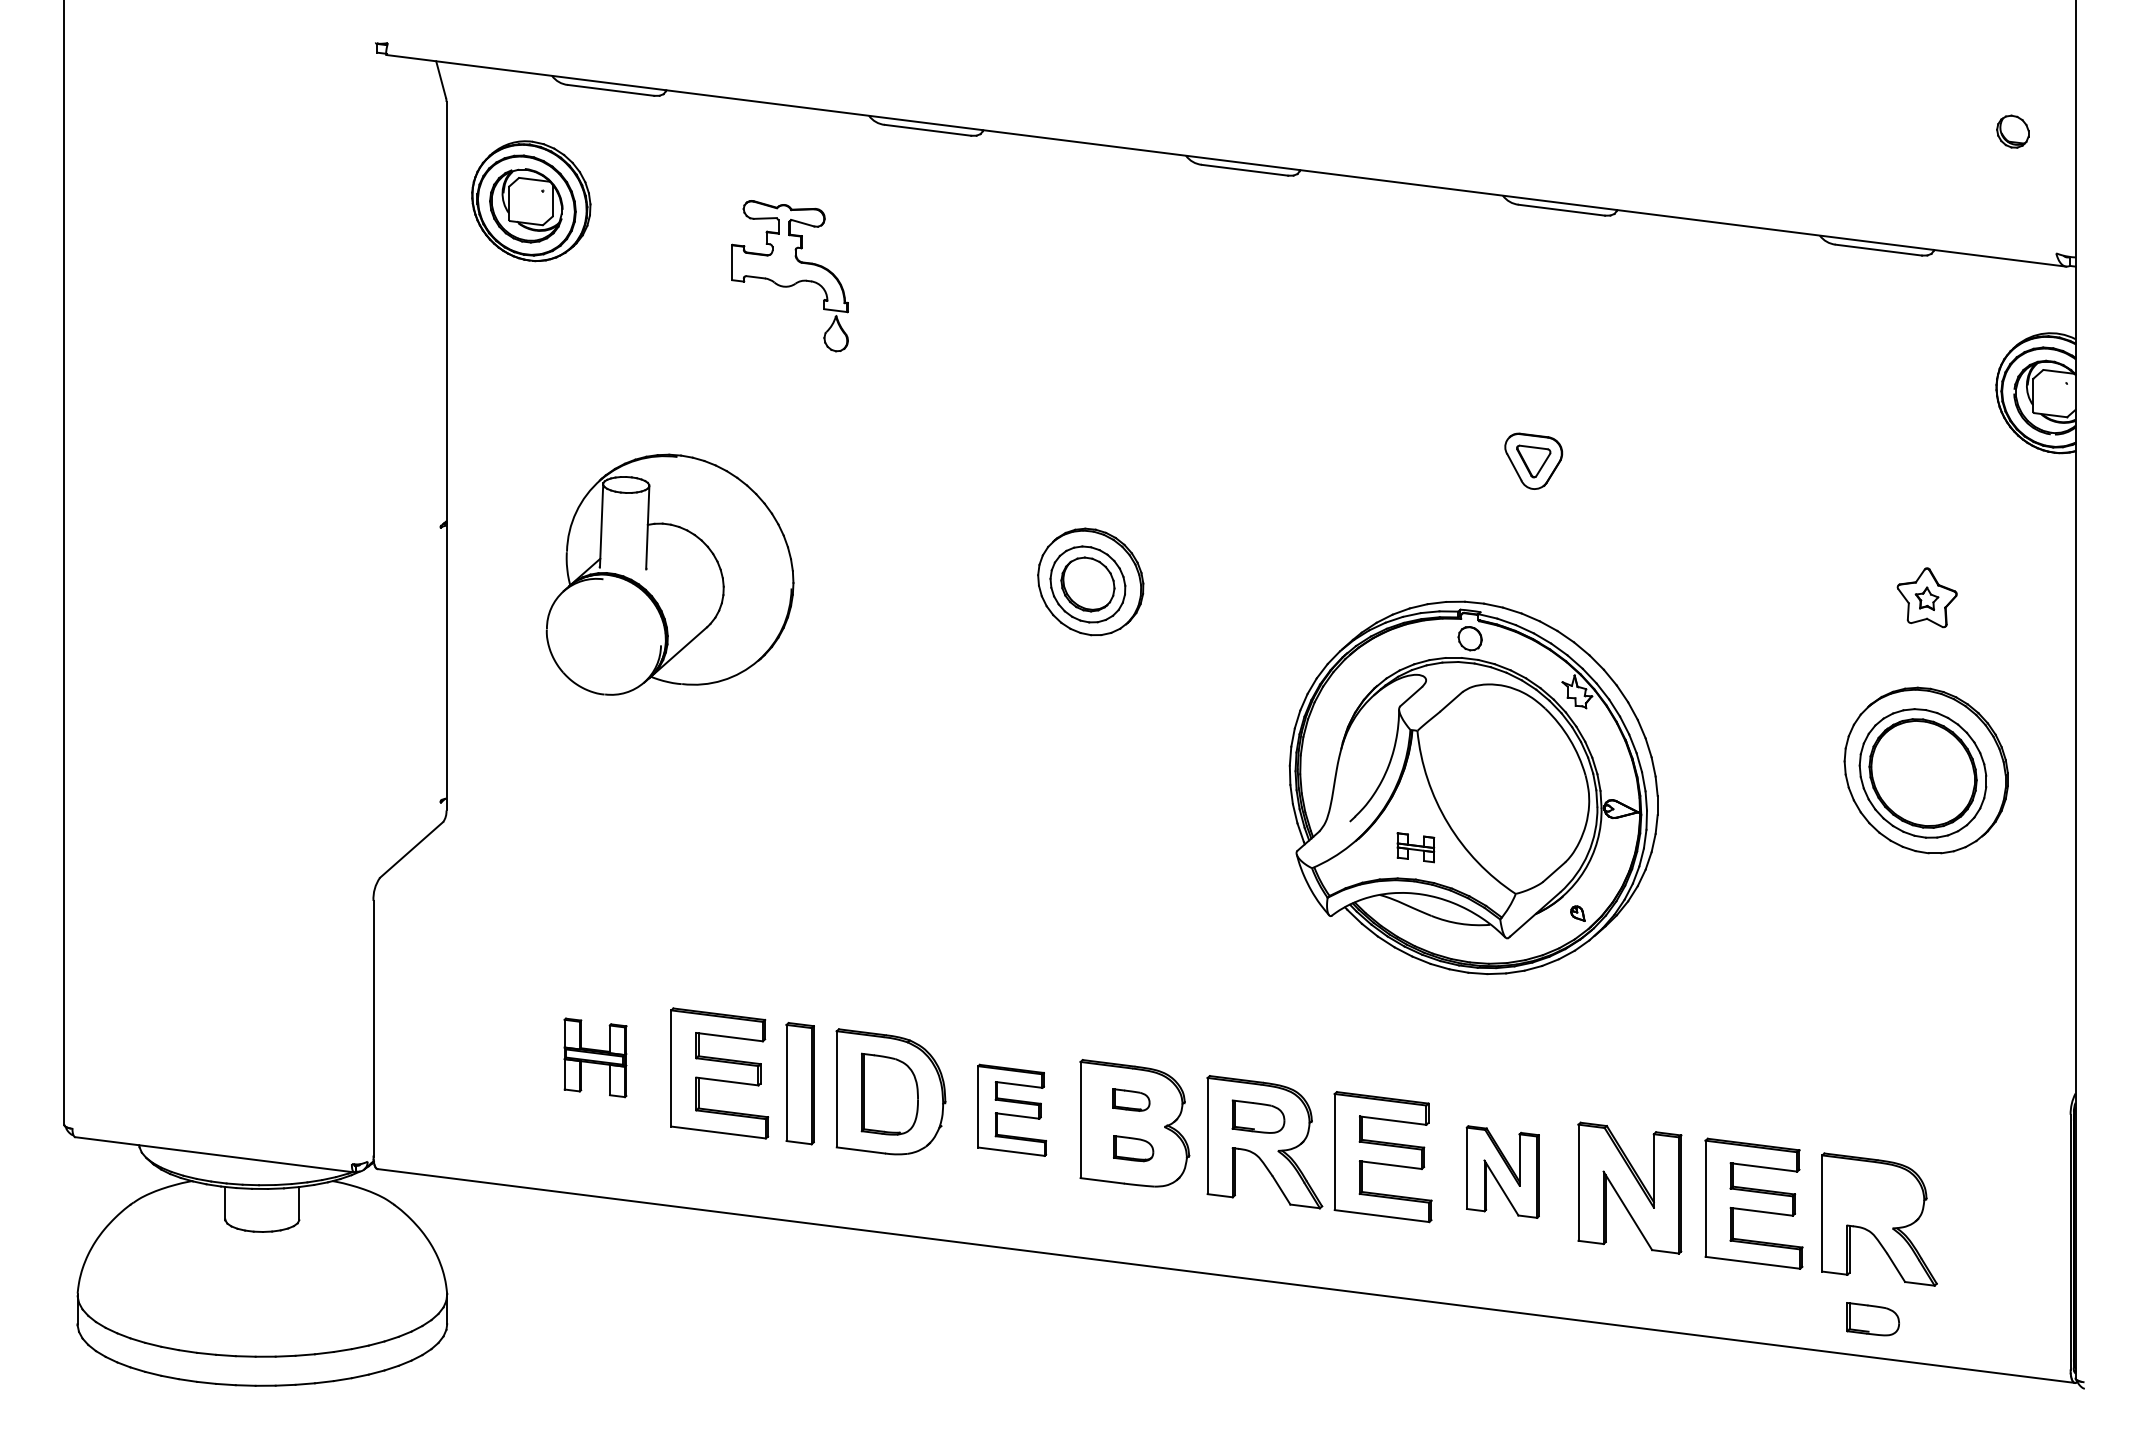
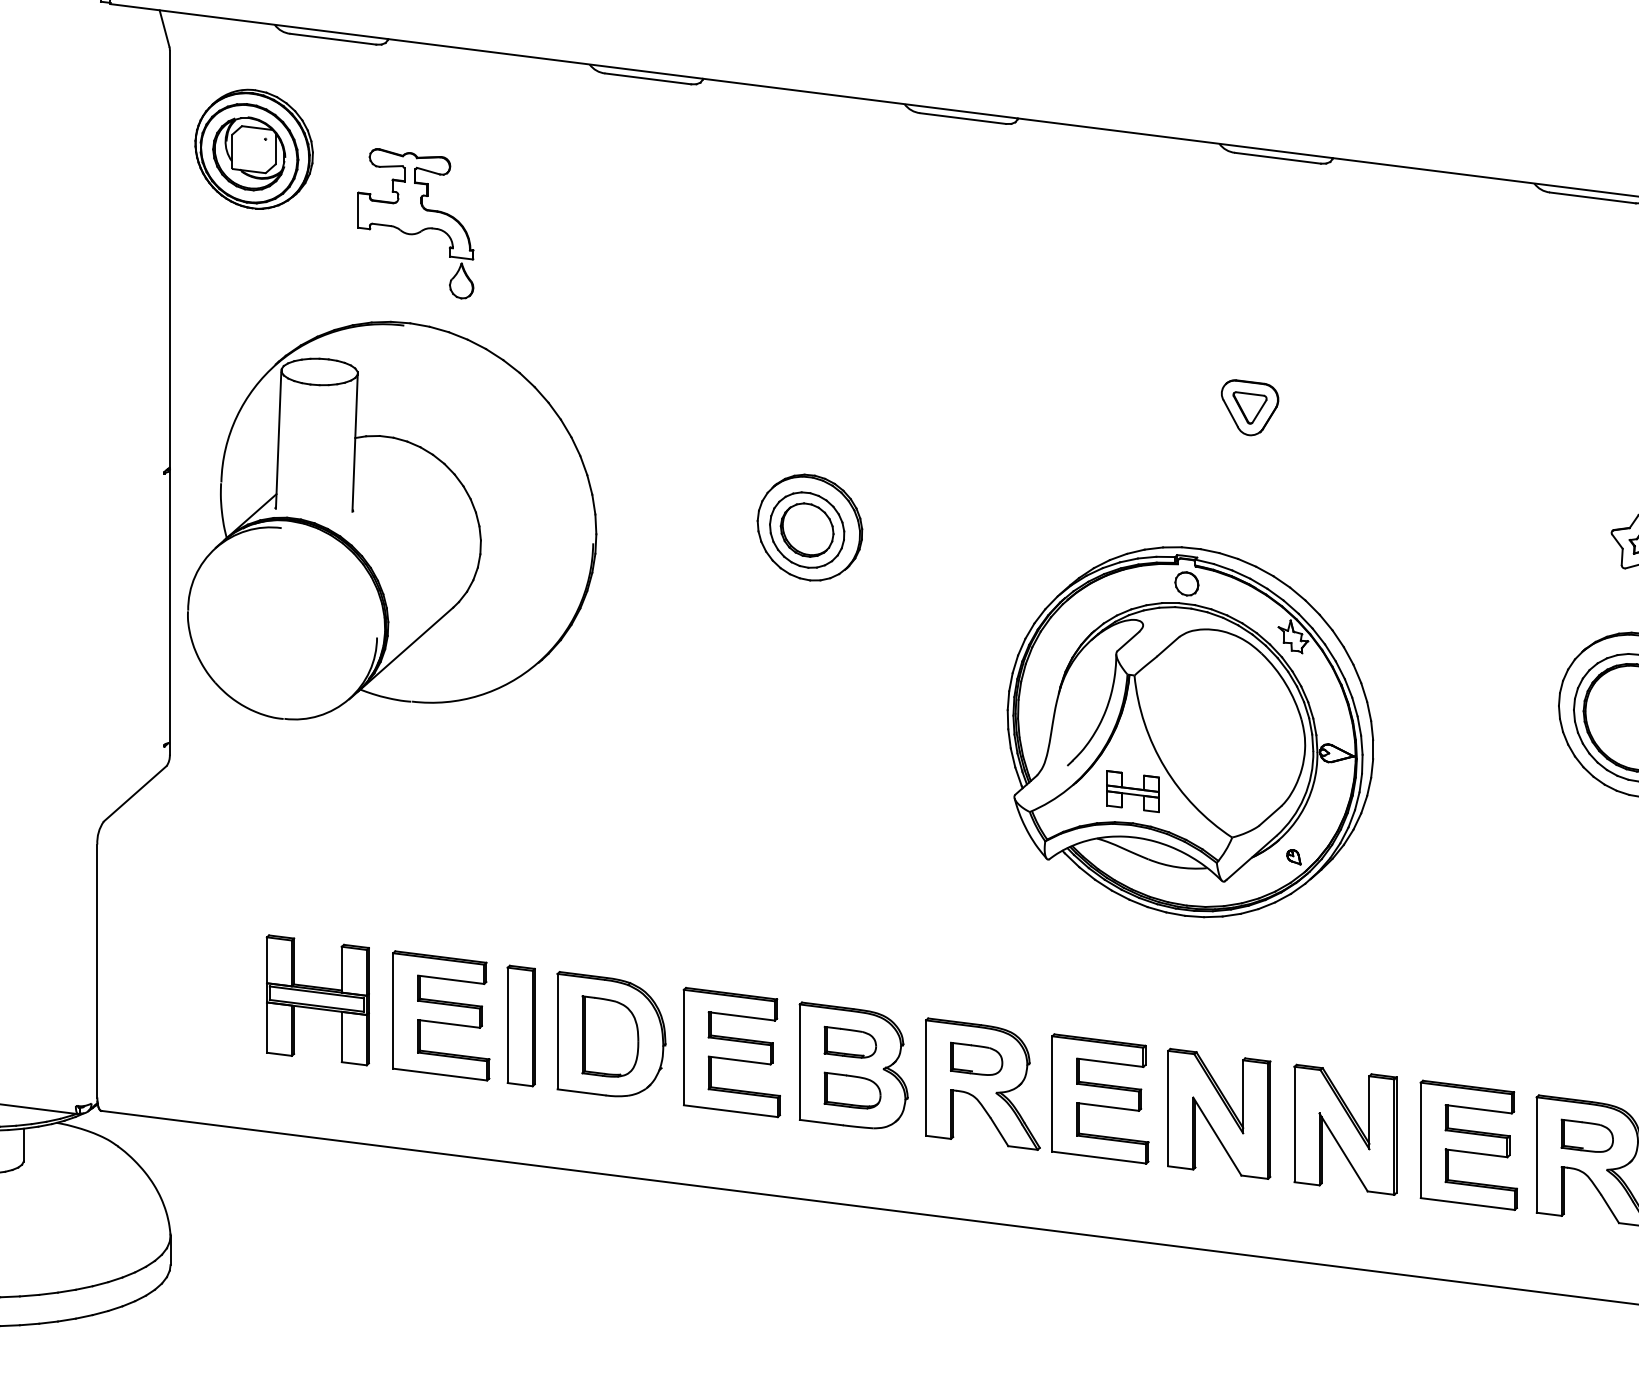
part: (789, 276) -> (415, 224), moved
part: (669, 574) -> (391, 520), size x1.67
part: (1415, 847) -> (1132, 791), size x1.43
part: (595, 1057) -> (317, 1000), size x1.67
part: (1131, 1099) -> (850, 1041), size x1.43
part: (1011, 1110) -> (731, 1052), size x1.43
part: (1133, 1148) -> (852, 1090), size x1.43
part: (1502, 1171) -> (1219, 1113), size x1.43
part: (1872, 1319) -> (1586, 1136), moved

